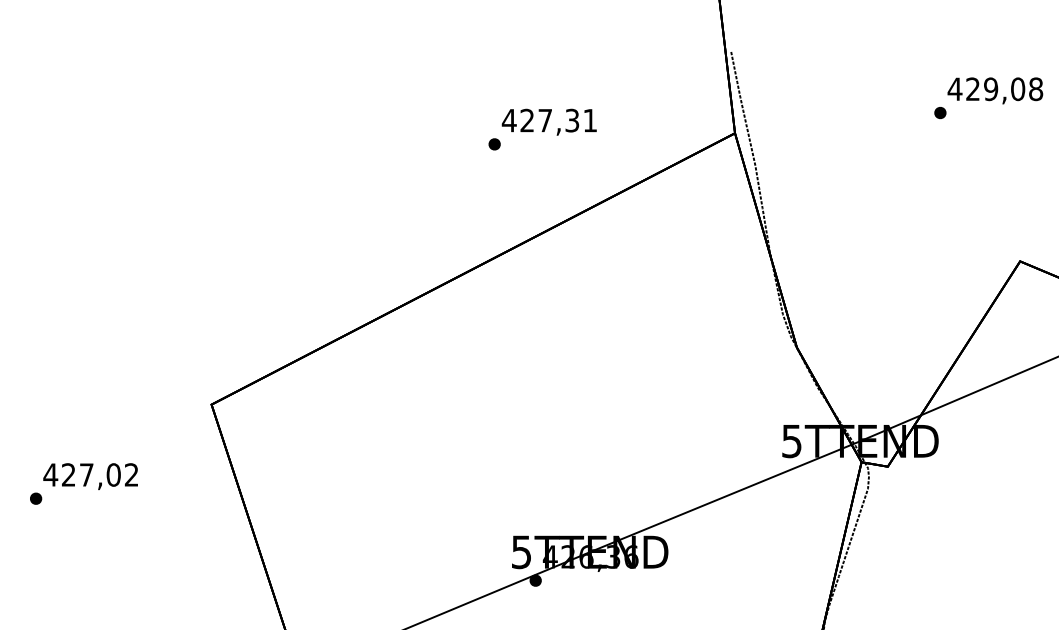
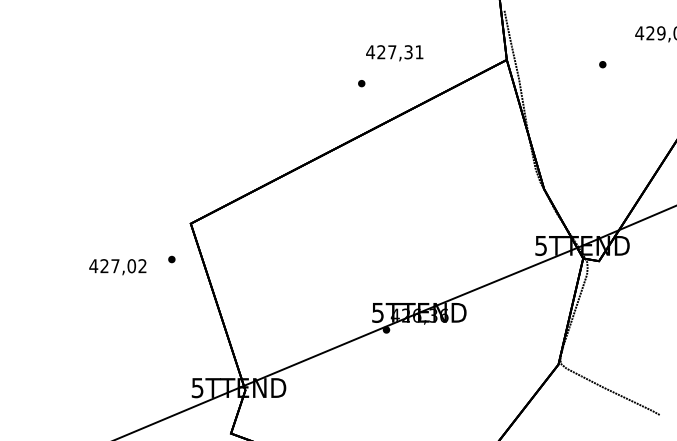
part: (939, 112) -> (602, 64), moved
part: (494, 144) -> (361, 83), moved
part: (35, 498) -> (171, 259), moved

